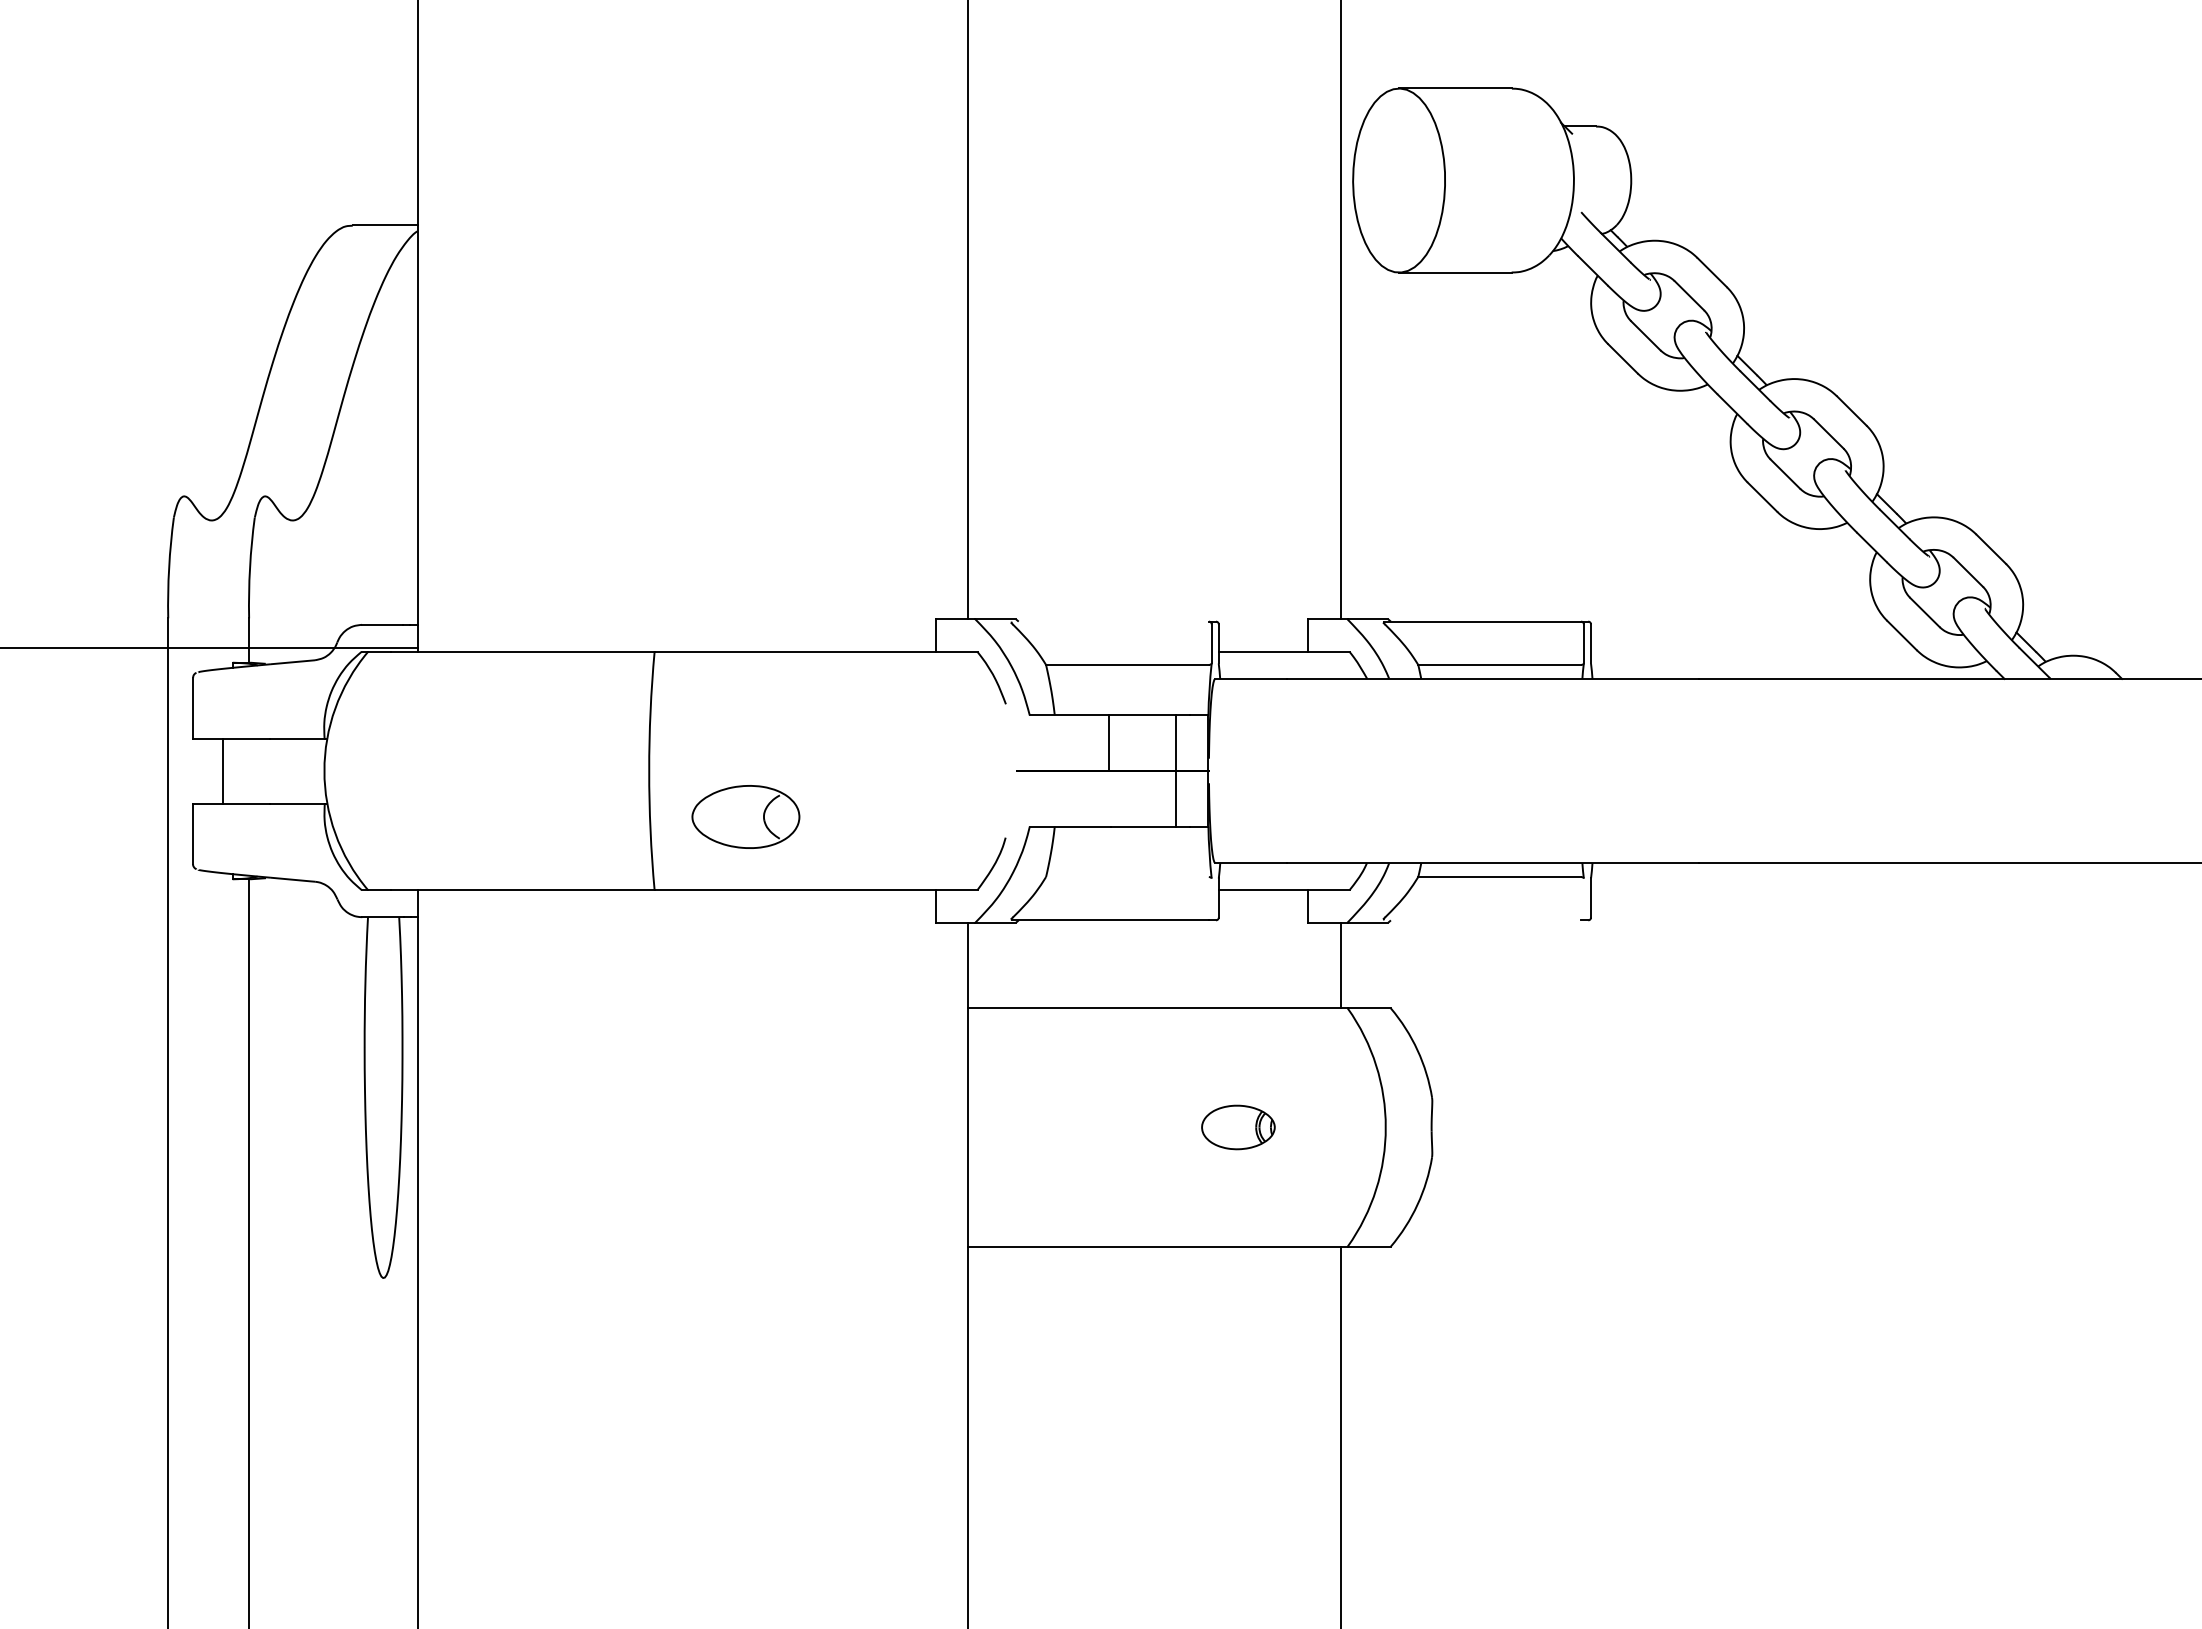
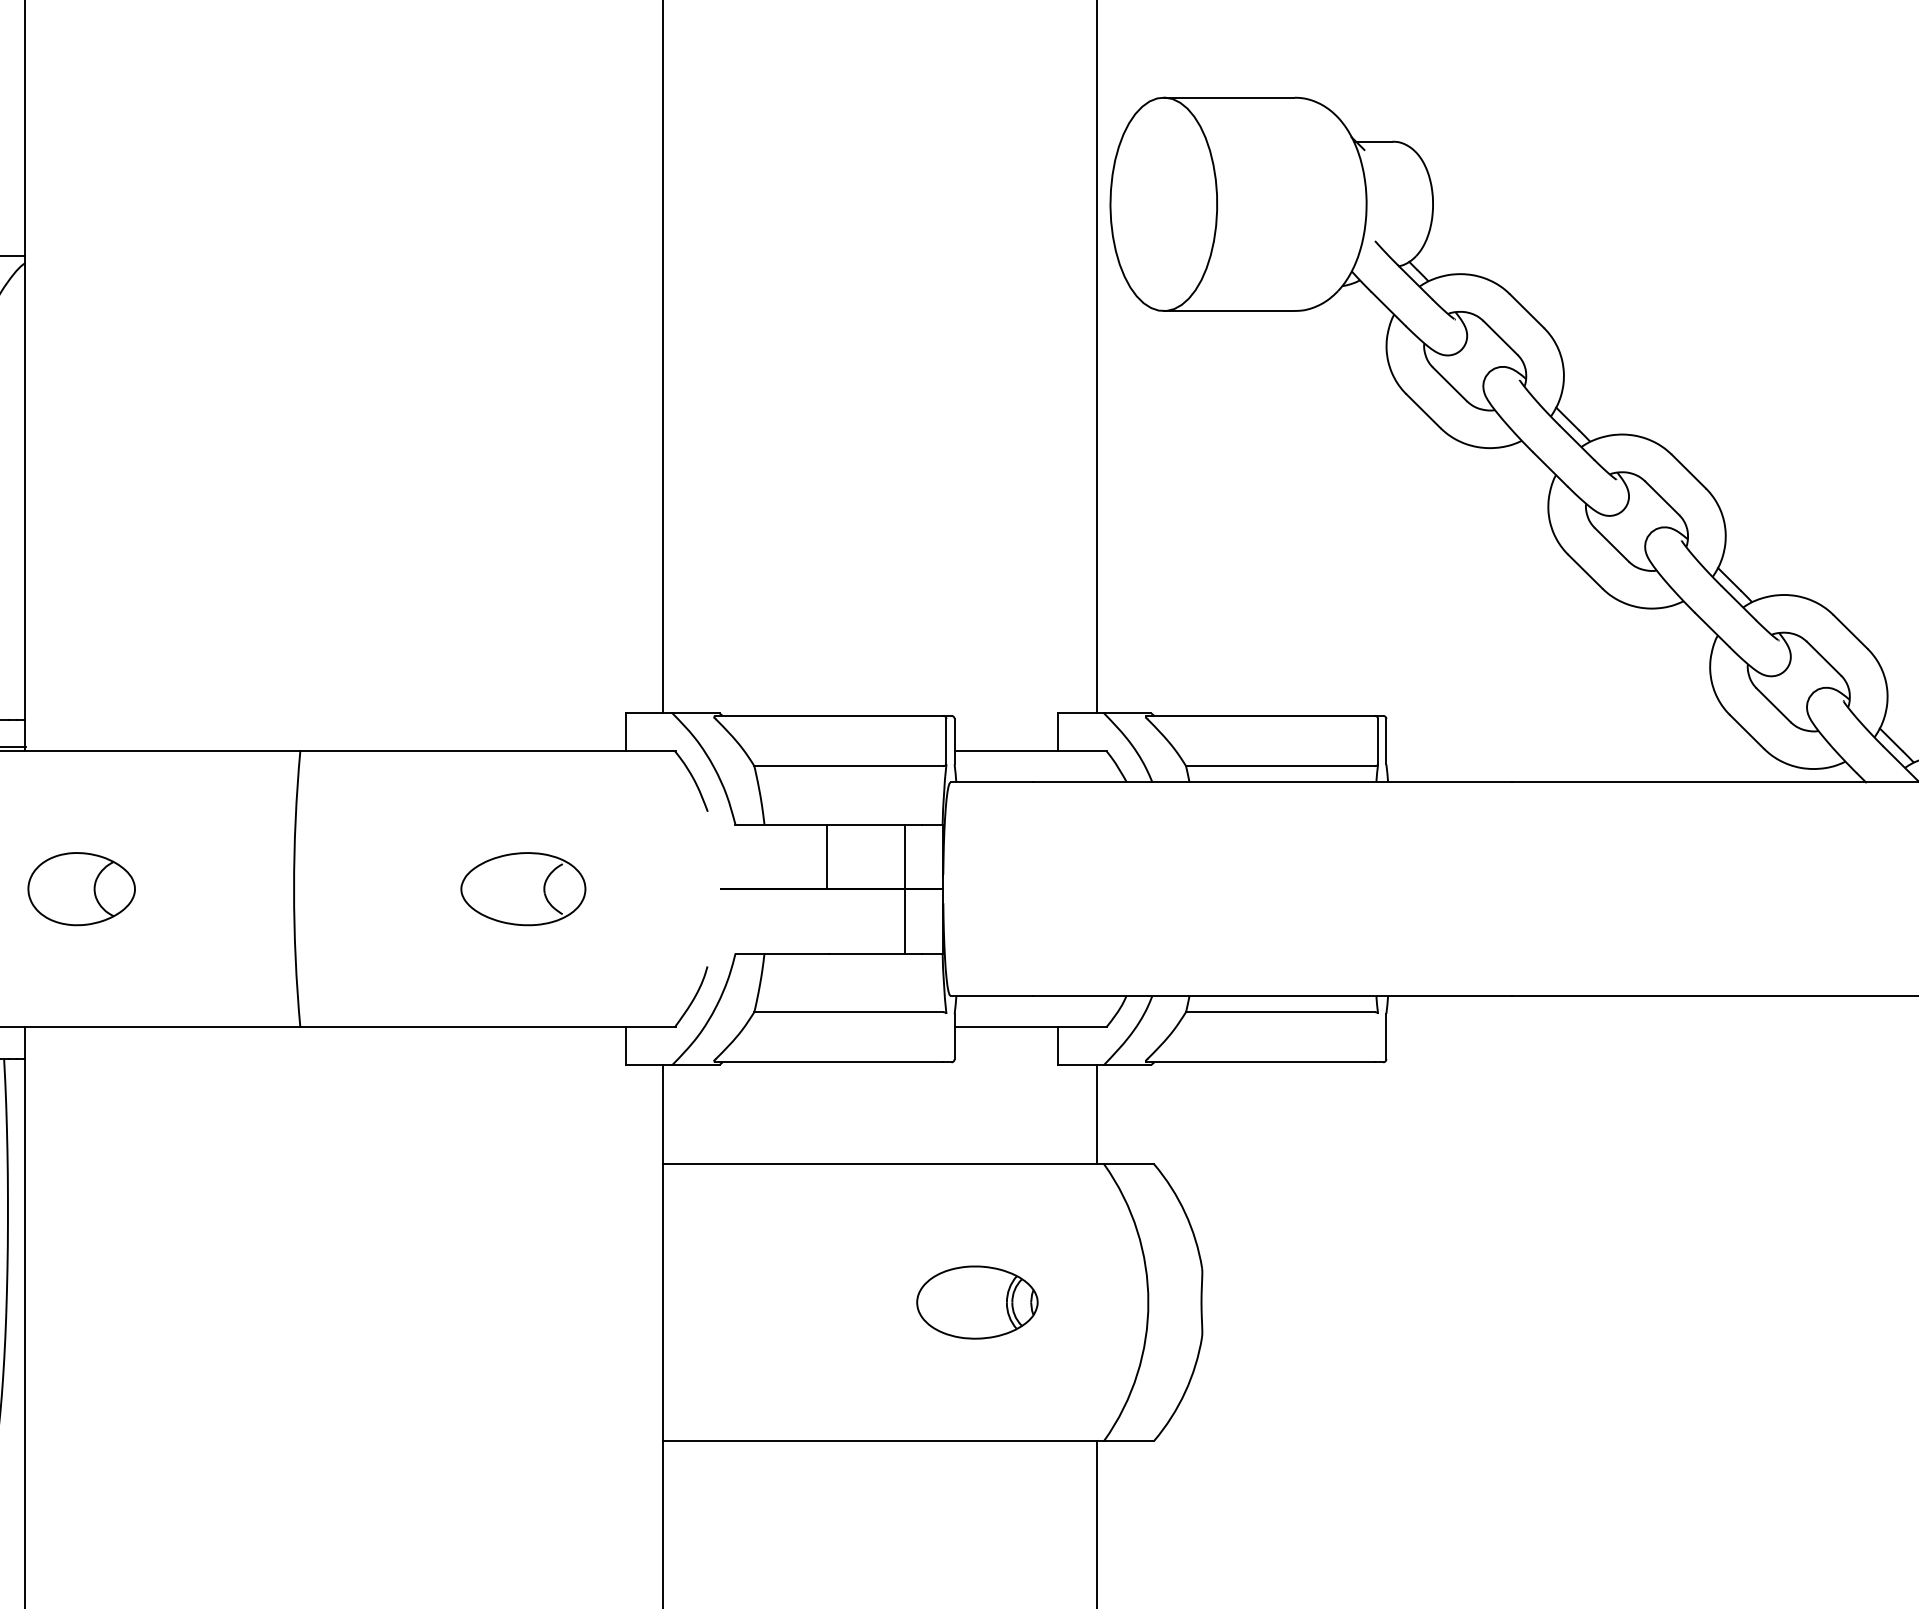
line: (1110, 621) -> (829, 715), added
part: (465, 770) -> (81, 888), added
part: (745, 816) -> (522, 888), moved
line: (1127, 877) -> (848, 1012), added
line: (1482, 920) -> (1260, 1062), added
part: (1238, 1127) -> (977, 1302), size x1.43

